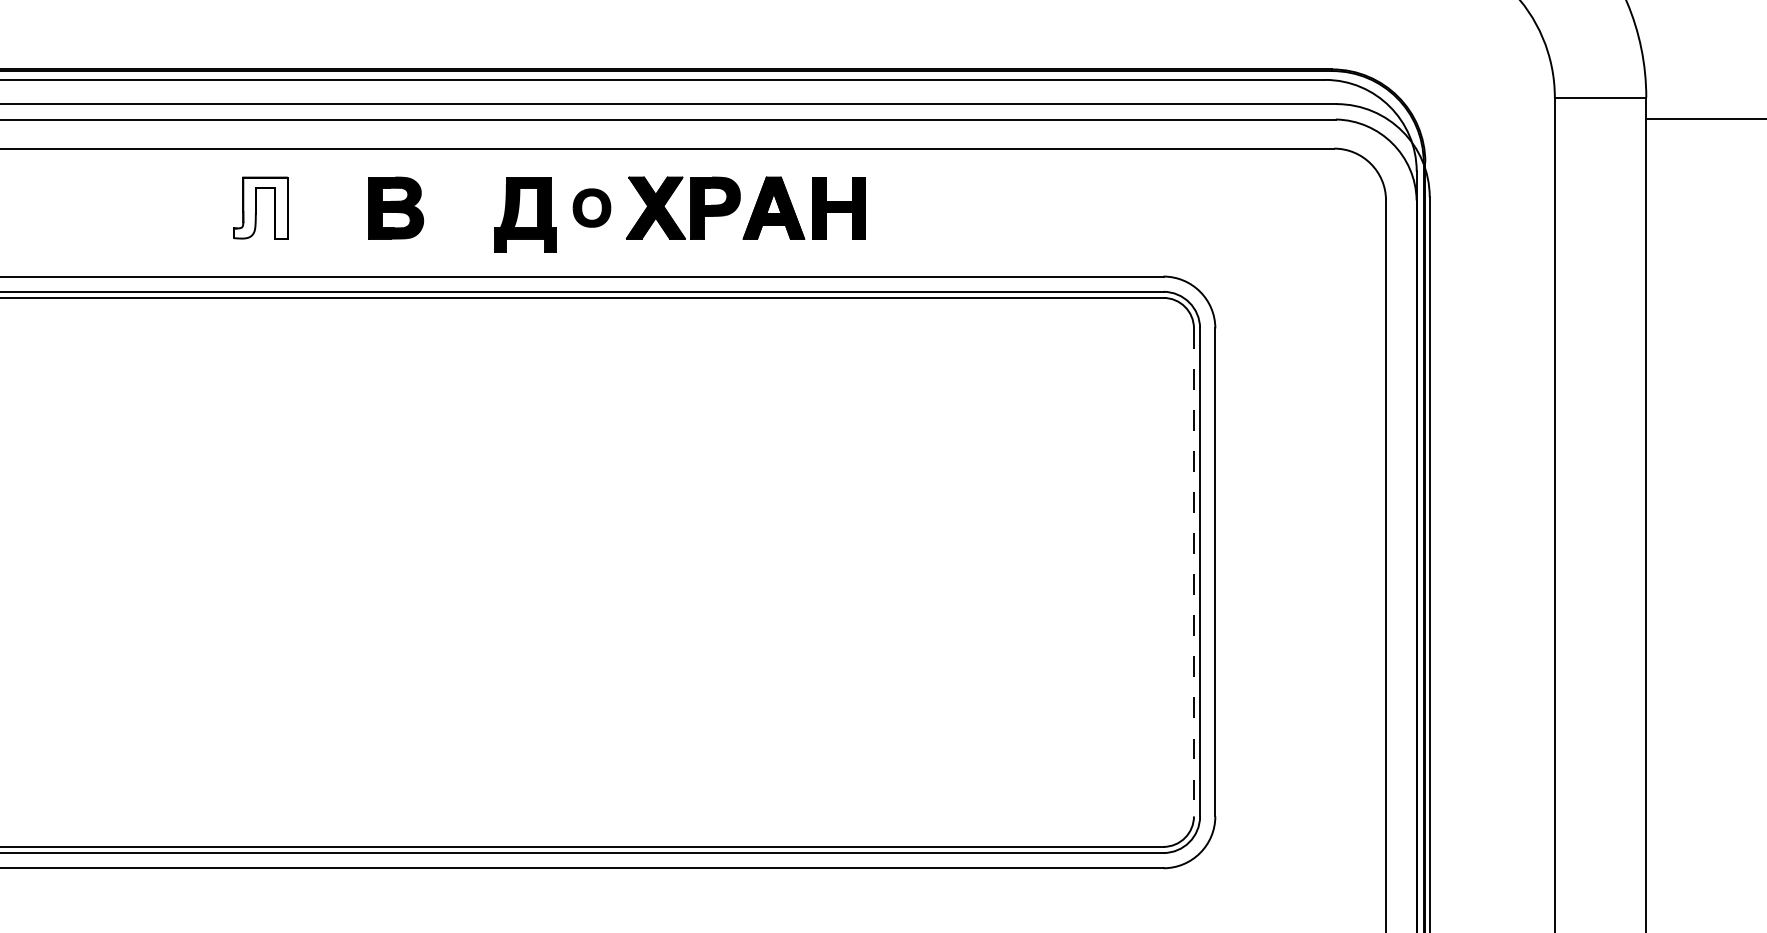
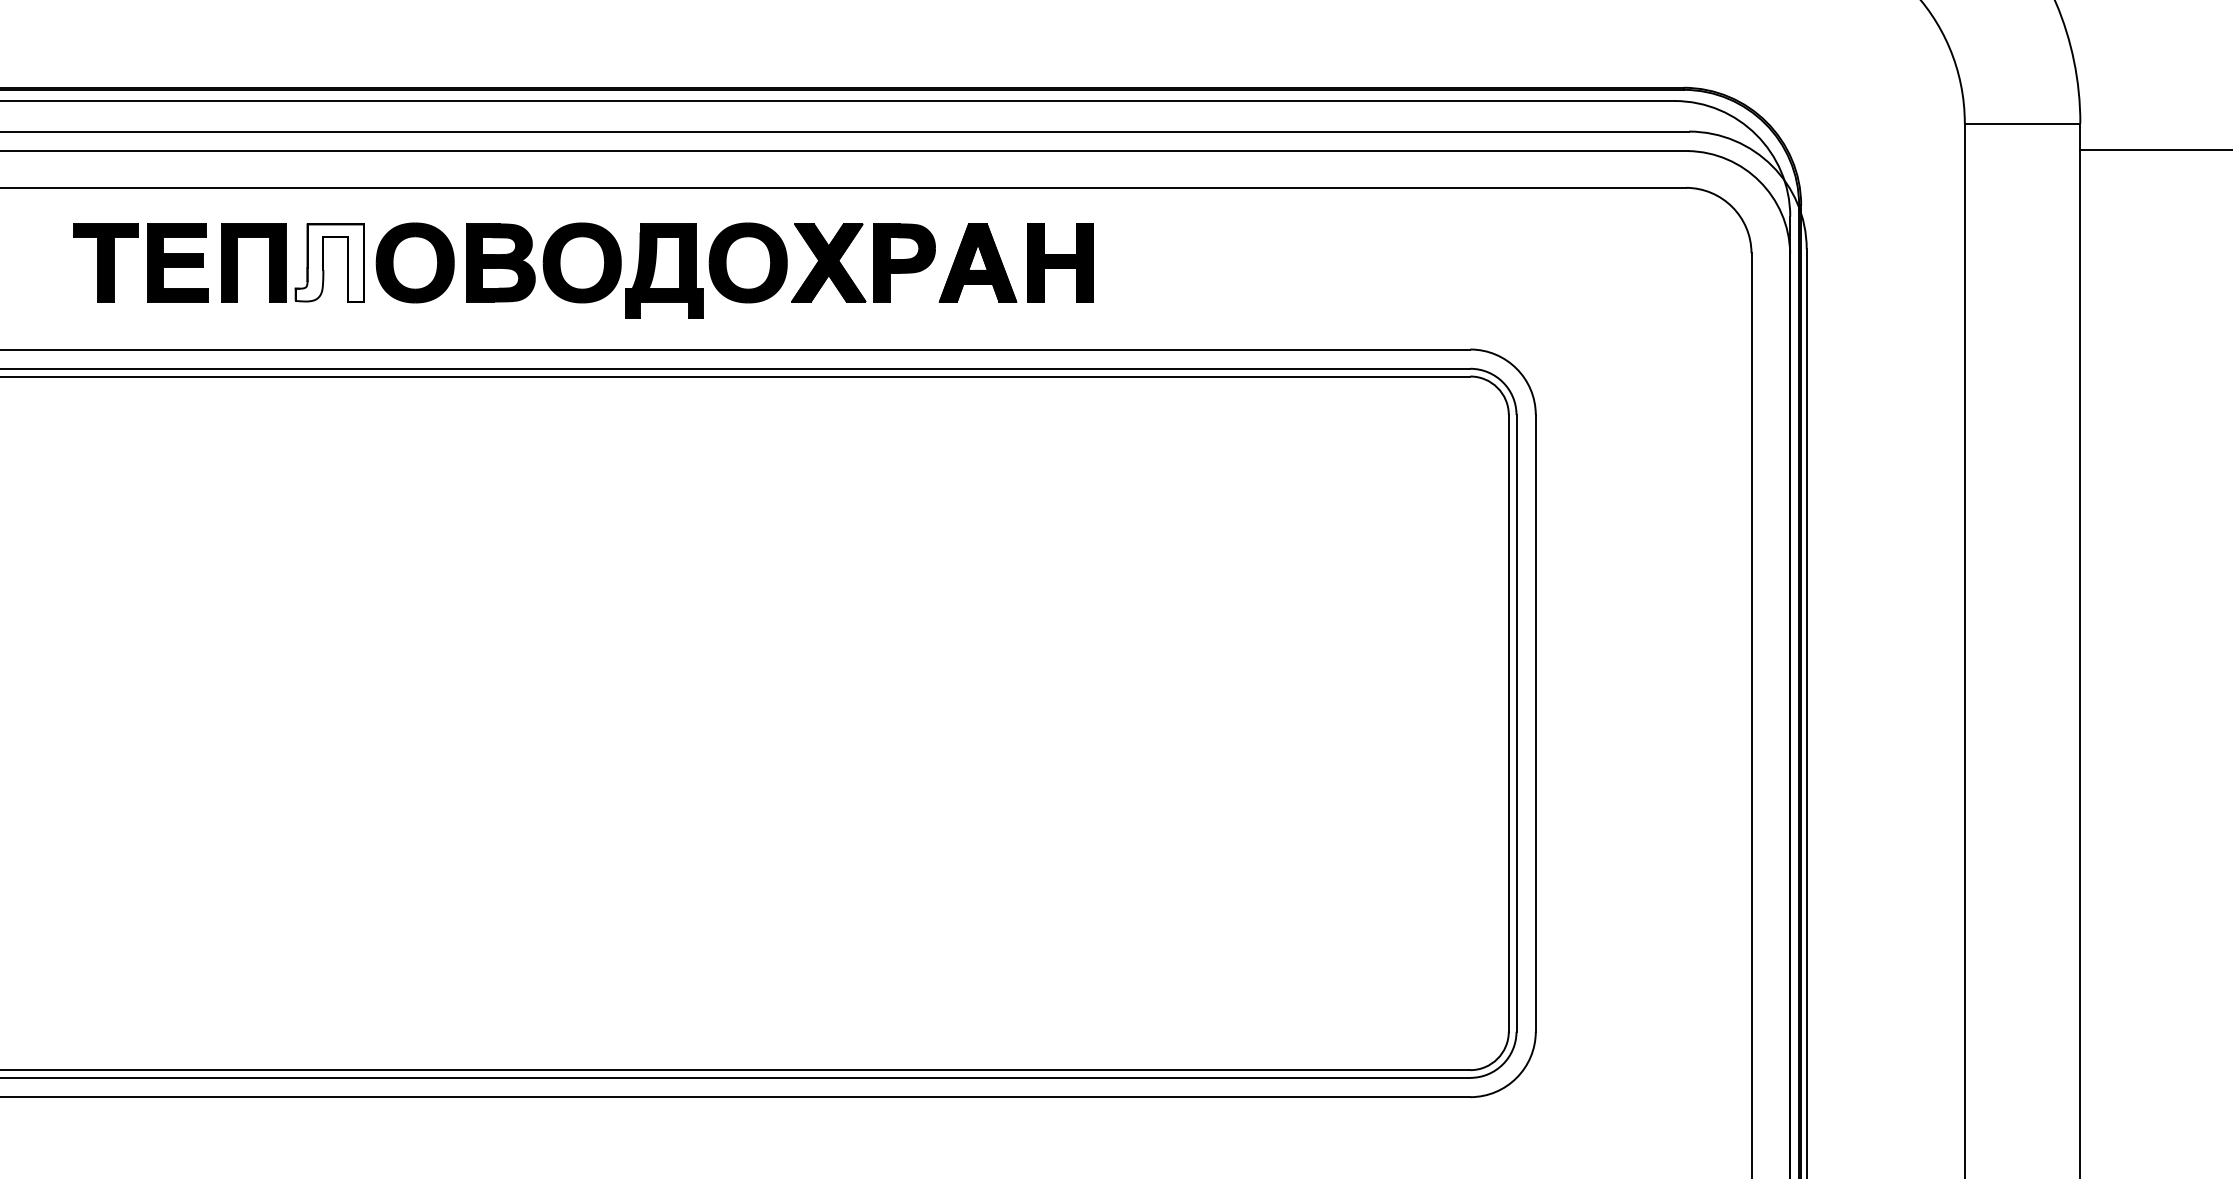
part: (141, 207) -> (179, 262), added
part: (327, 207) -> (414, 262), added
part: (460, 207) -> (581, 262), added
part: (591, 207) -> (747, 262), size x1.67
line: (1193, 572) -> (1508, 723), dashed -> solid

